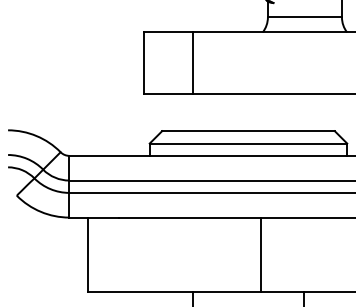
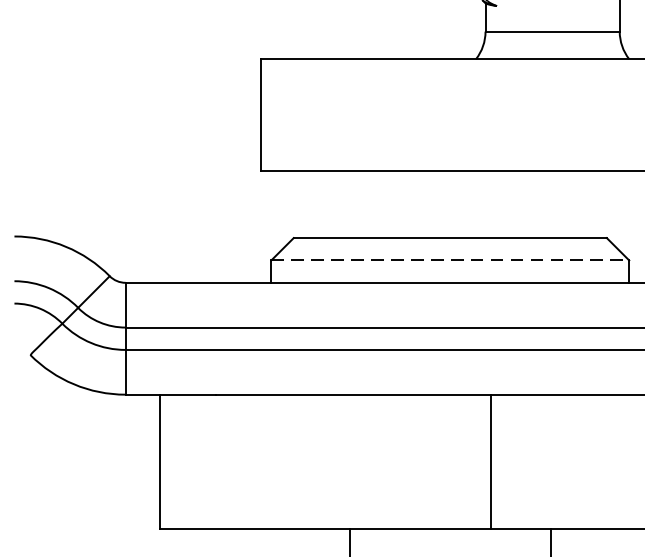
line: (193, 63) -> (350, 115), removed
line: (248, 143) -> (450, 260), solid -> dashed
line: (260, 254) -> (490, 461), moved

